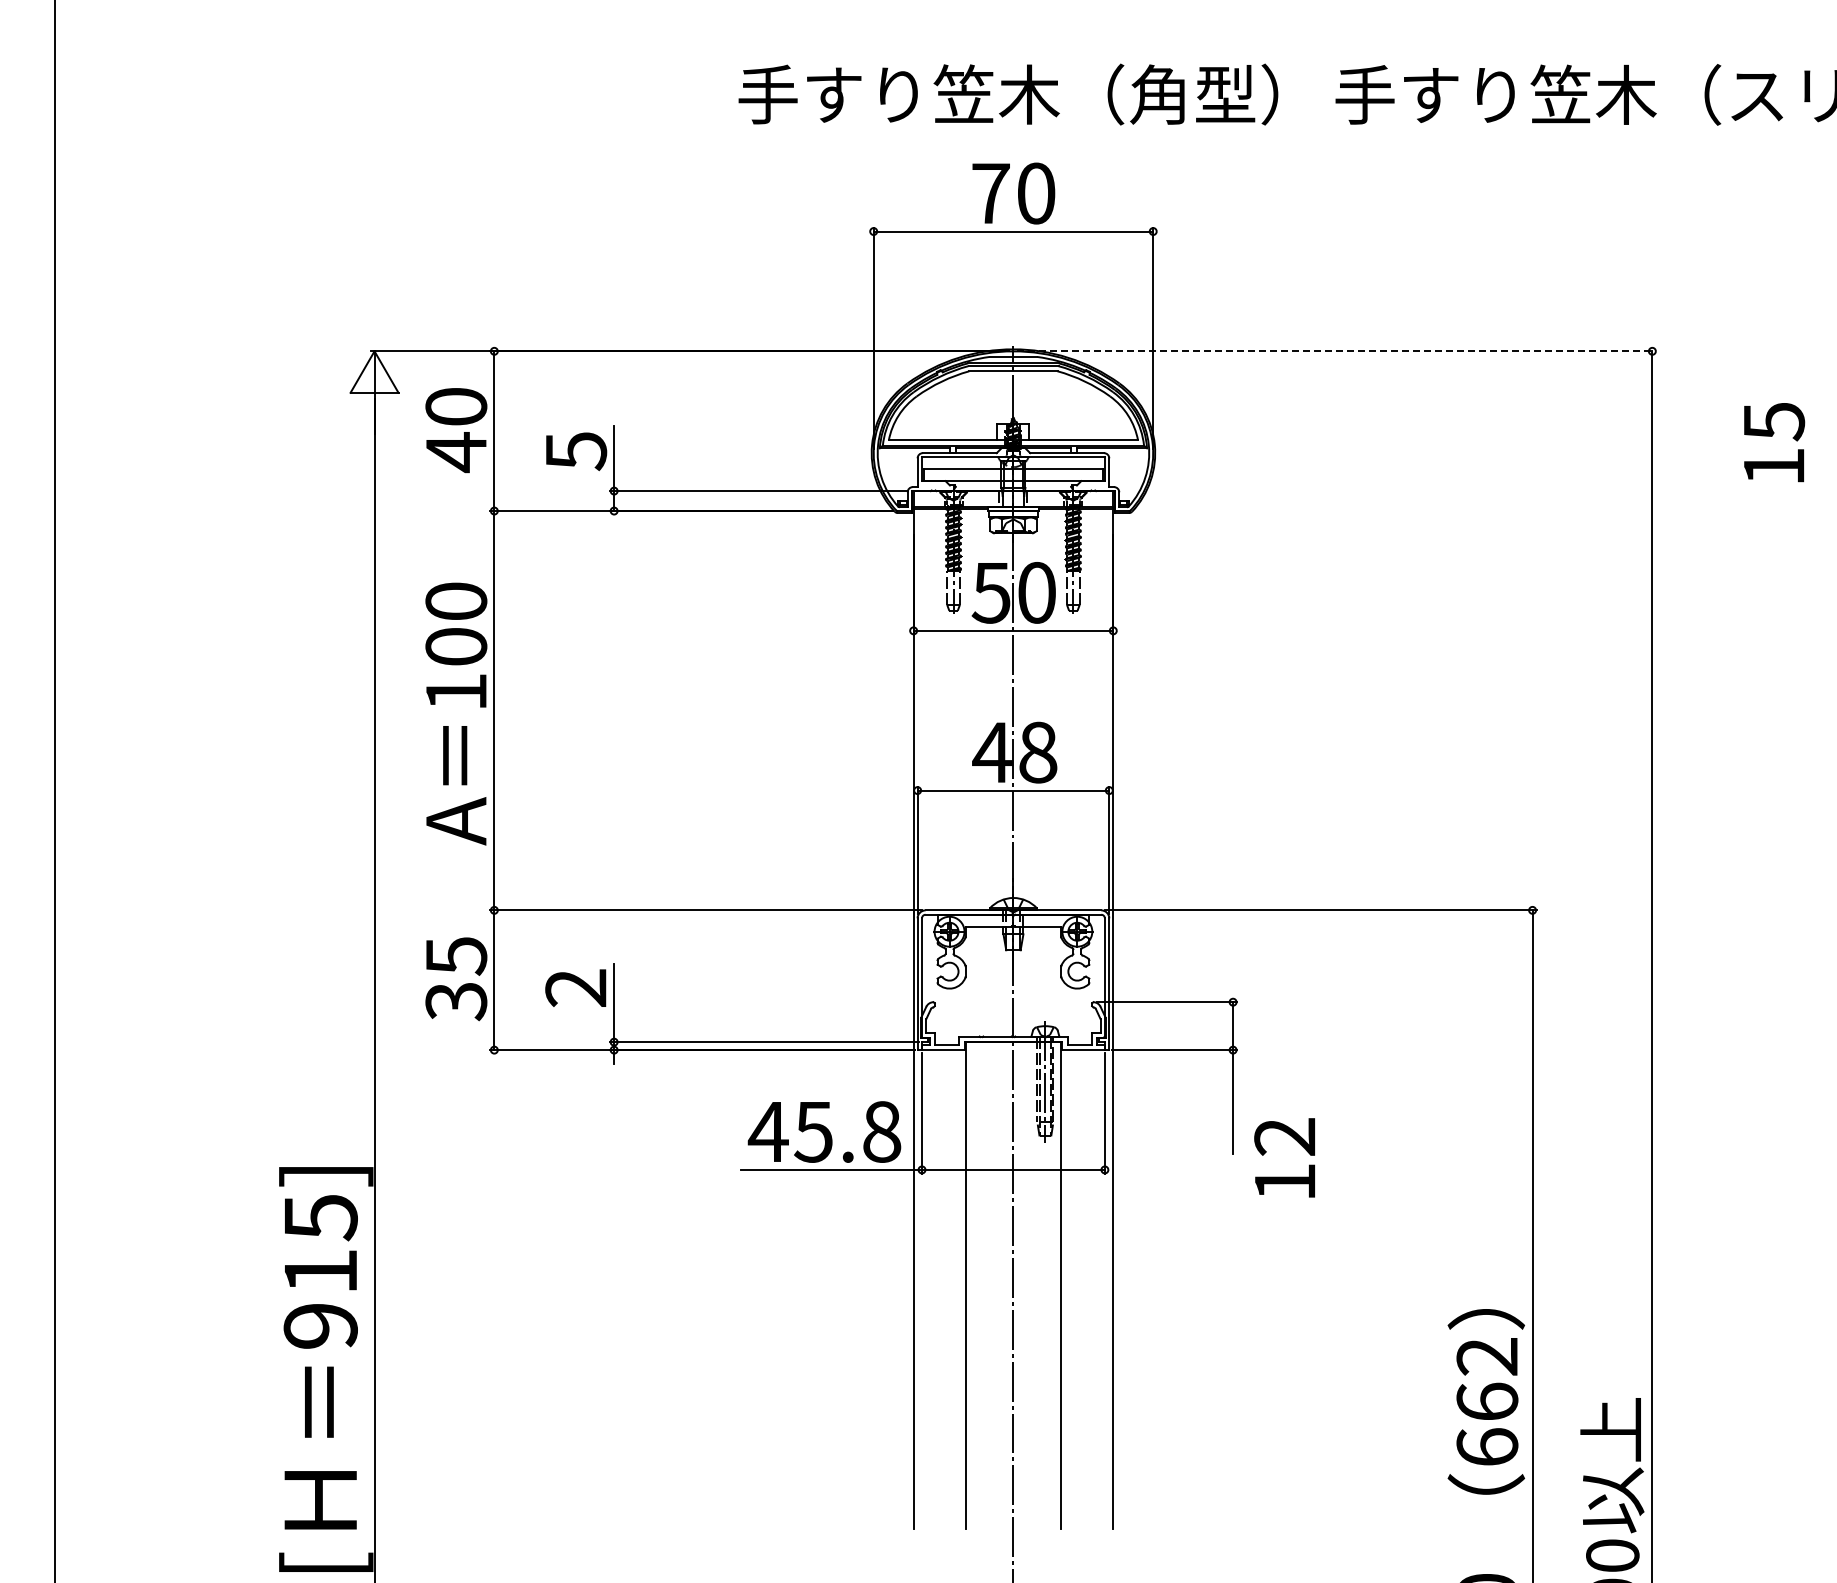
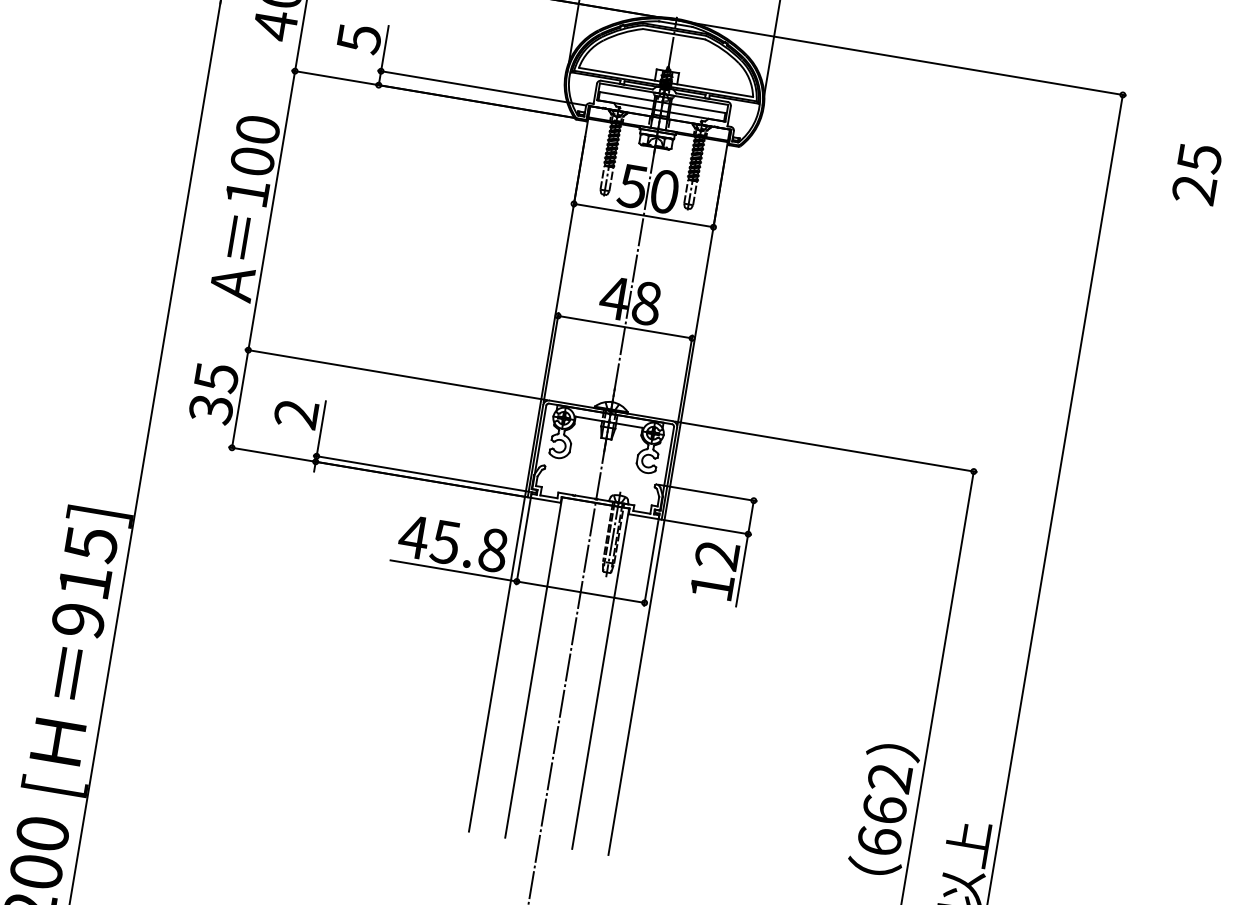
line: (1337, 351) -> (902, 58), dashed -> solid
text: (1773, 466) -> (1194, 189), 15 -> 25
text: (1284, 1157) -> (714, 569), moved

